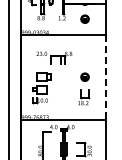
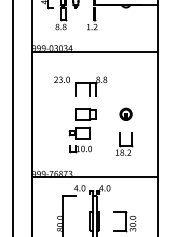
part: (84, 18) -> (125, 27), removed
line: (106, 77) -> (157, 114), dashed -> solid
part: (41, 88) -> (82, 131), moved

